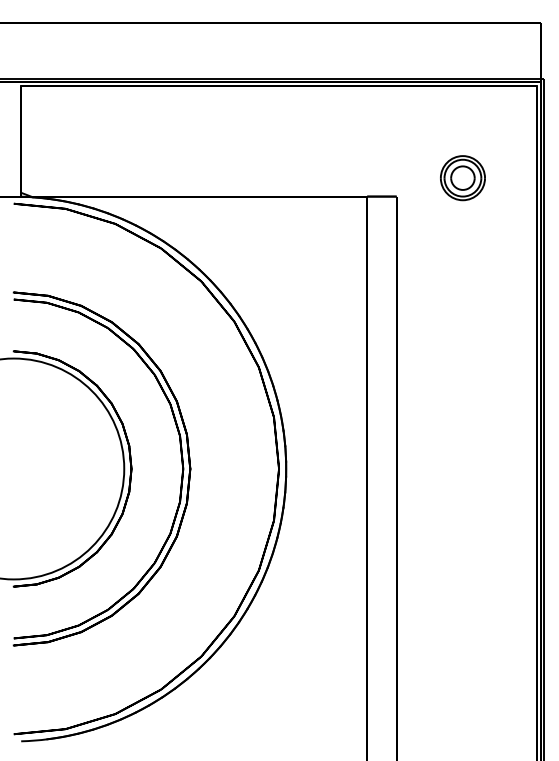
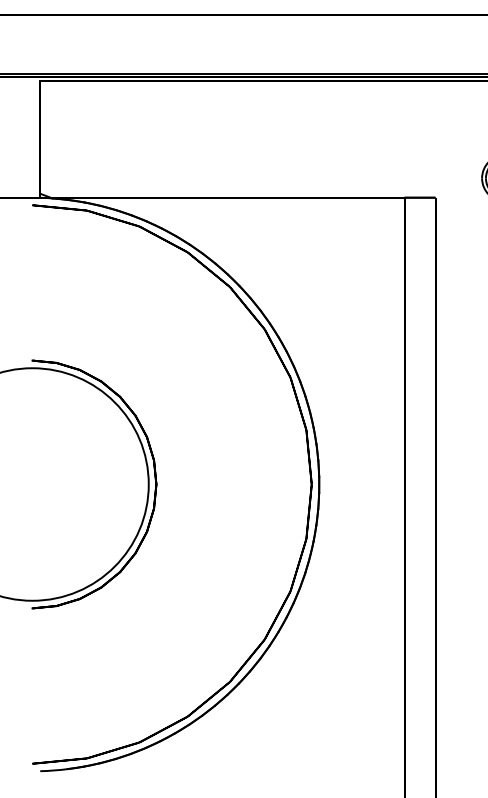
part: (181, 464) -> (209, 479), removed

